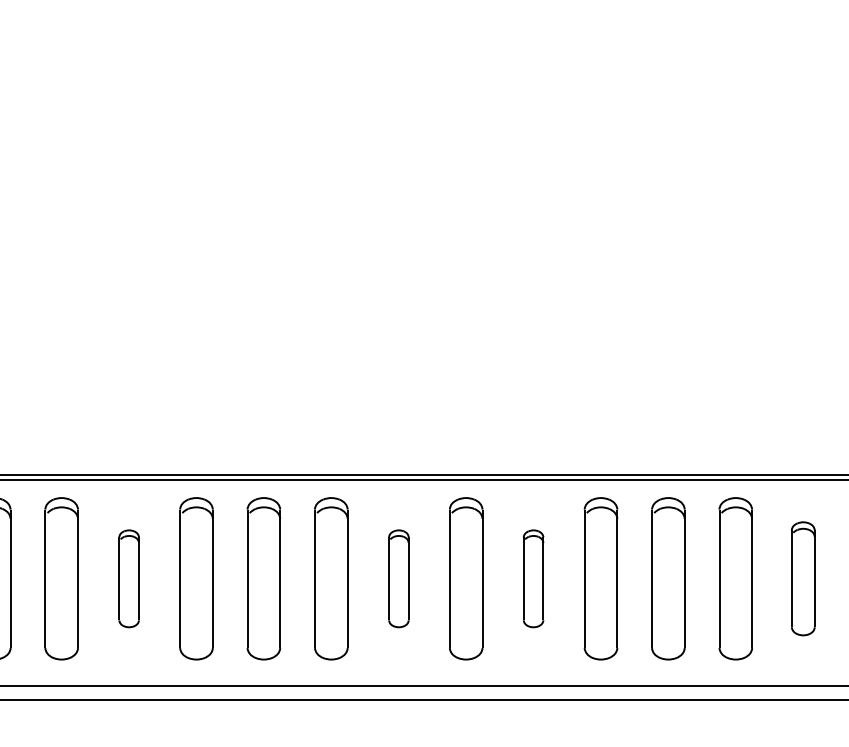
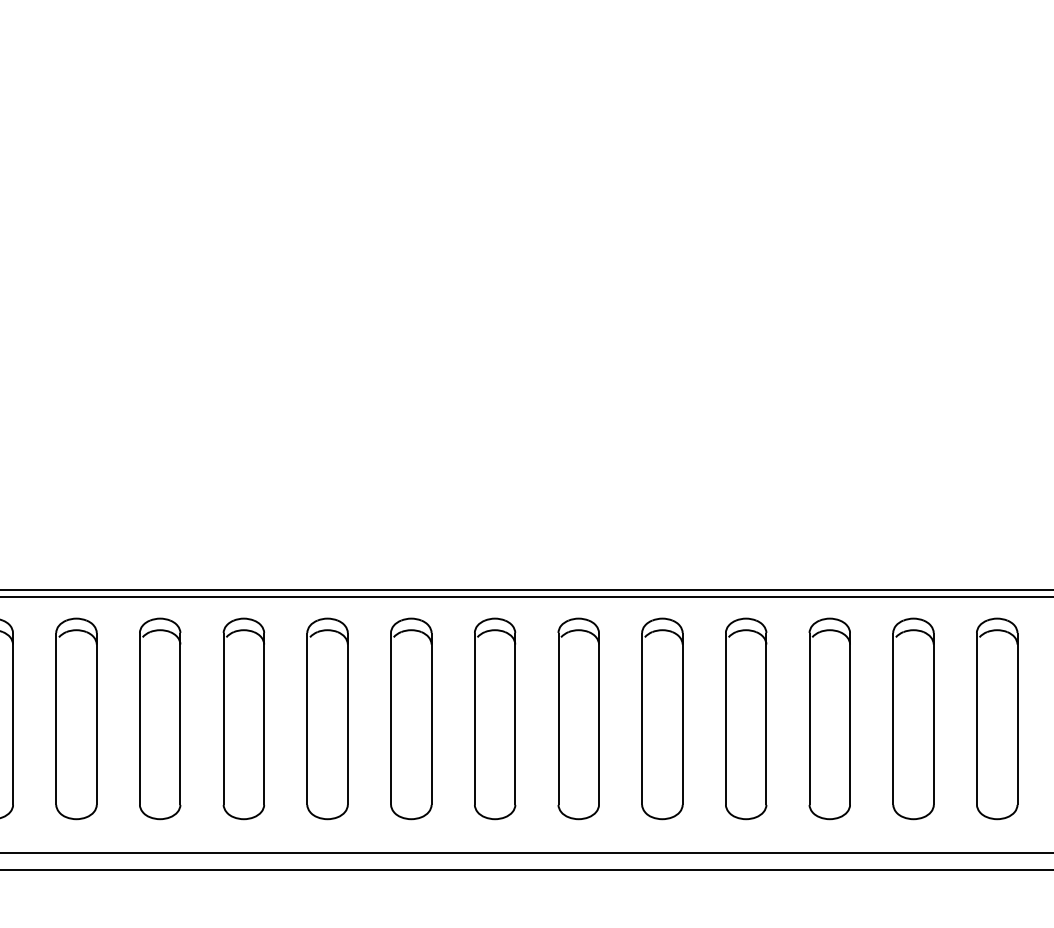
part: (129, 578) -> (160, 718), size x1.67
part: (399, 578) -> (495, 718), size x1.67
part: (533, 578) -> (662, 718), size x1.67
part: (803, 578) -> (997, 718), size x1.43

